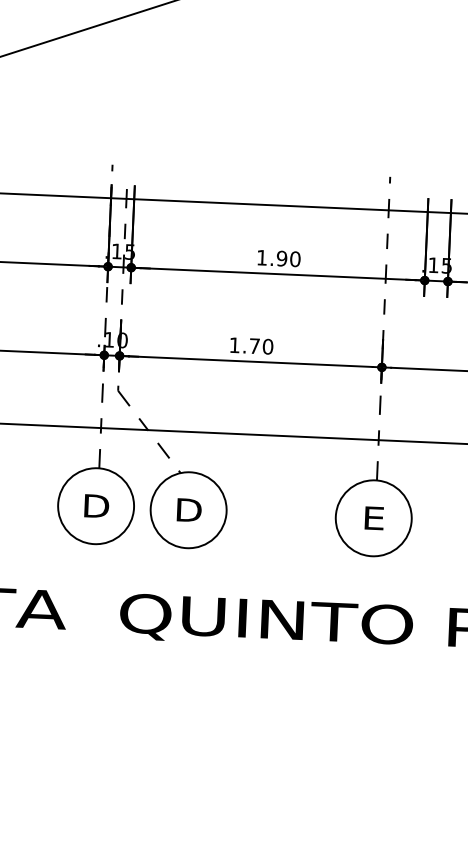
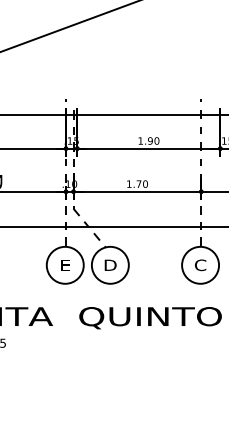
text: (96, 504) -> (65, 264), D -> E
text: (373, 518) -> (200, 265), E -> C

